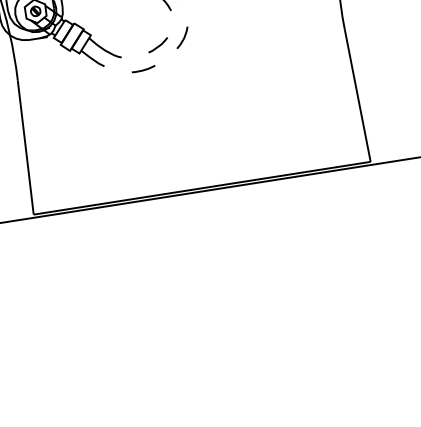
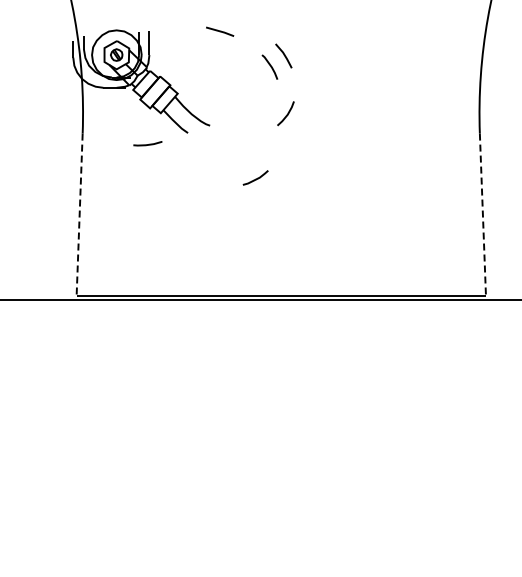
line: (158, 45) -> (255, 178), moved
line: (143, 69) -> (147, 144), moved
line: (357, 96) -> (482, 215), solid -> dashed
line: (25, 148) -> (79, 215), solid -> dashed

